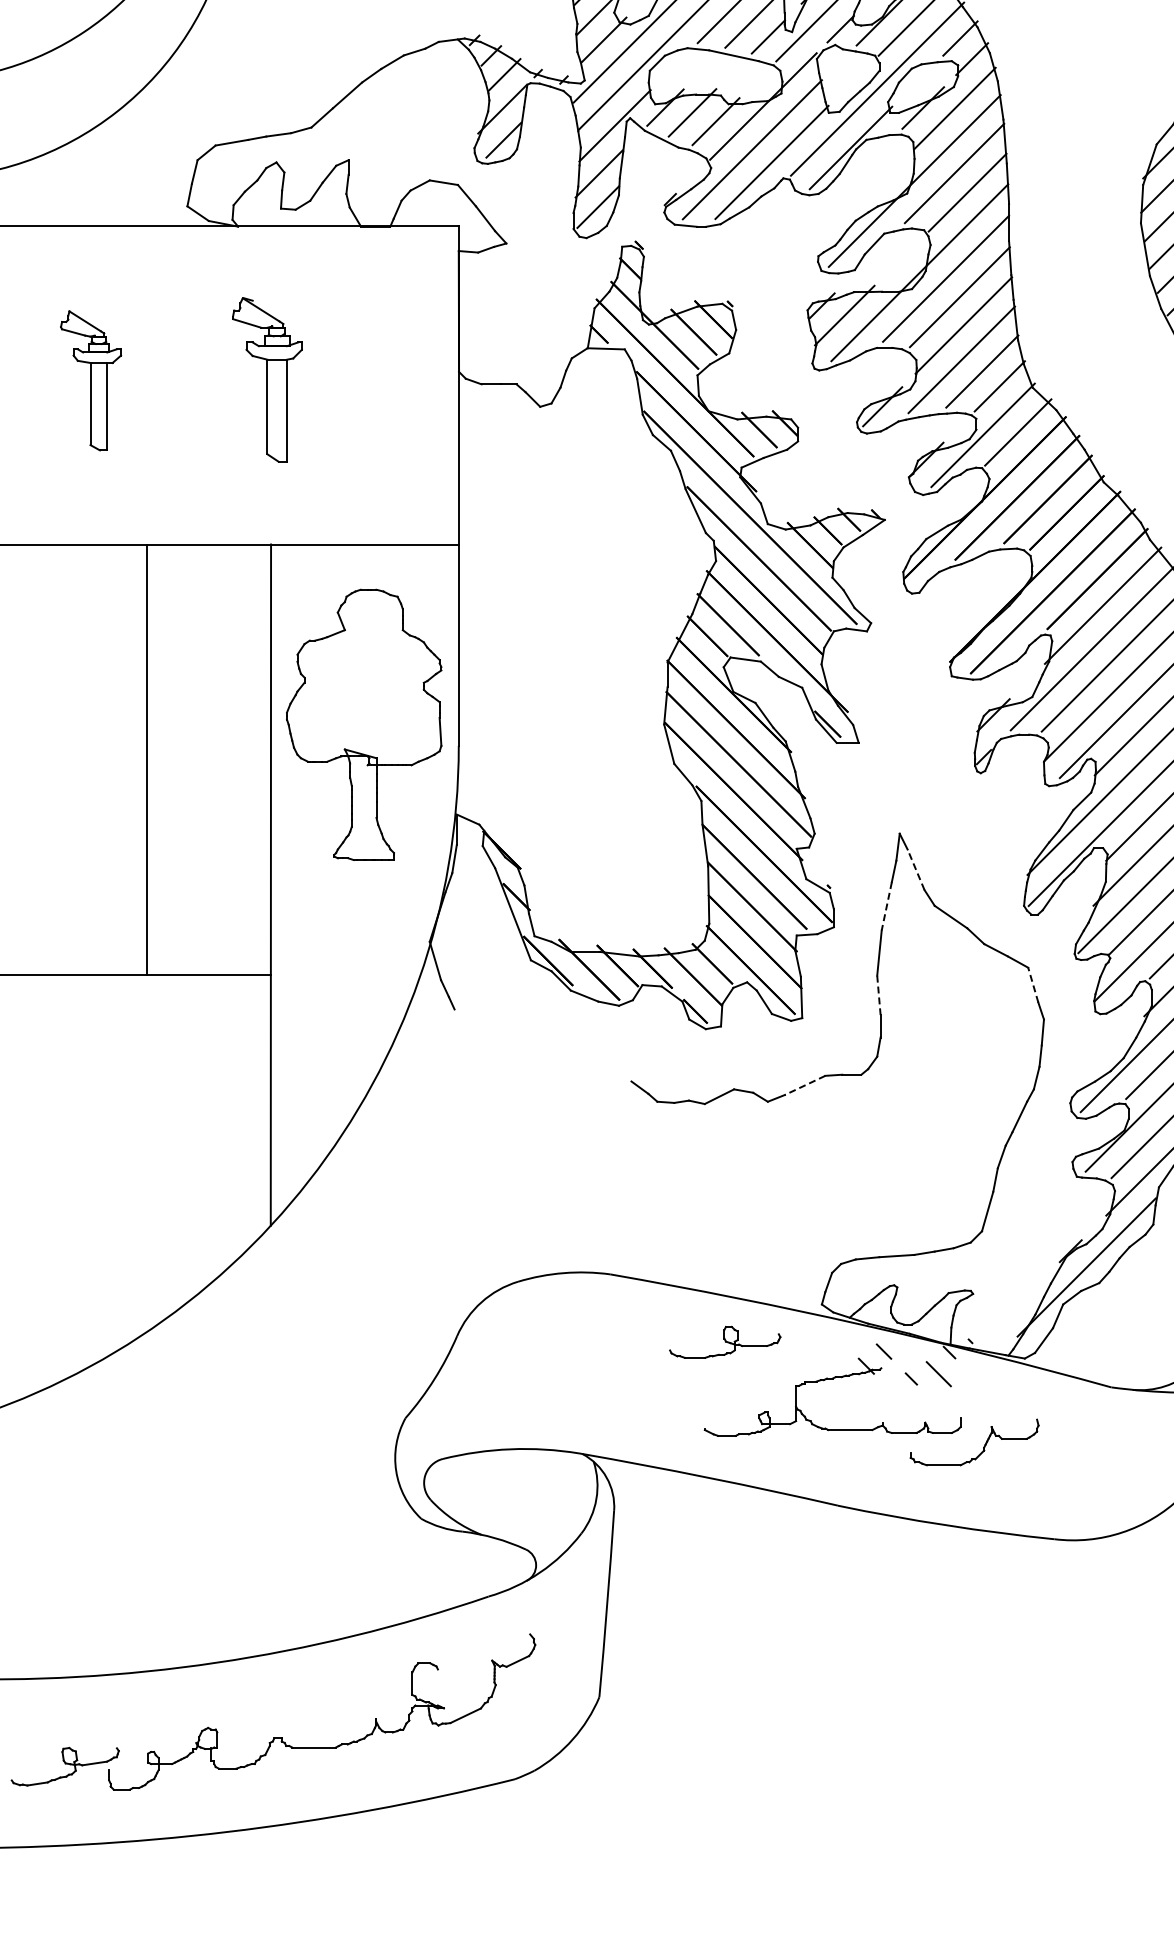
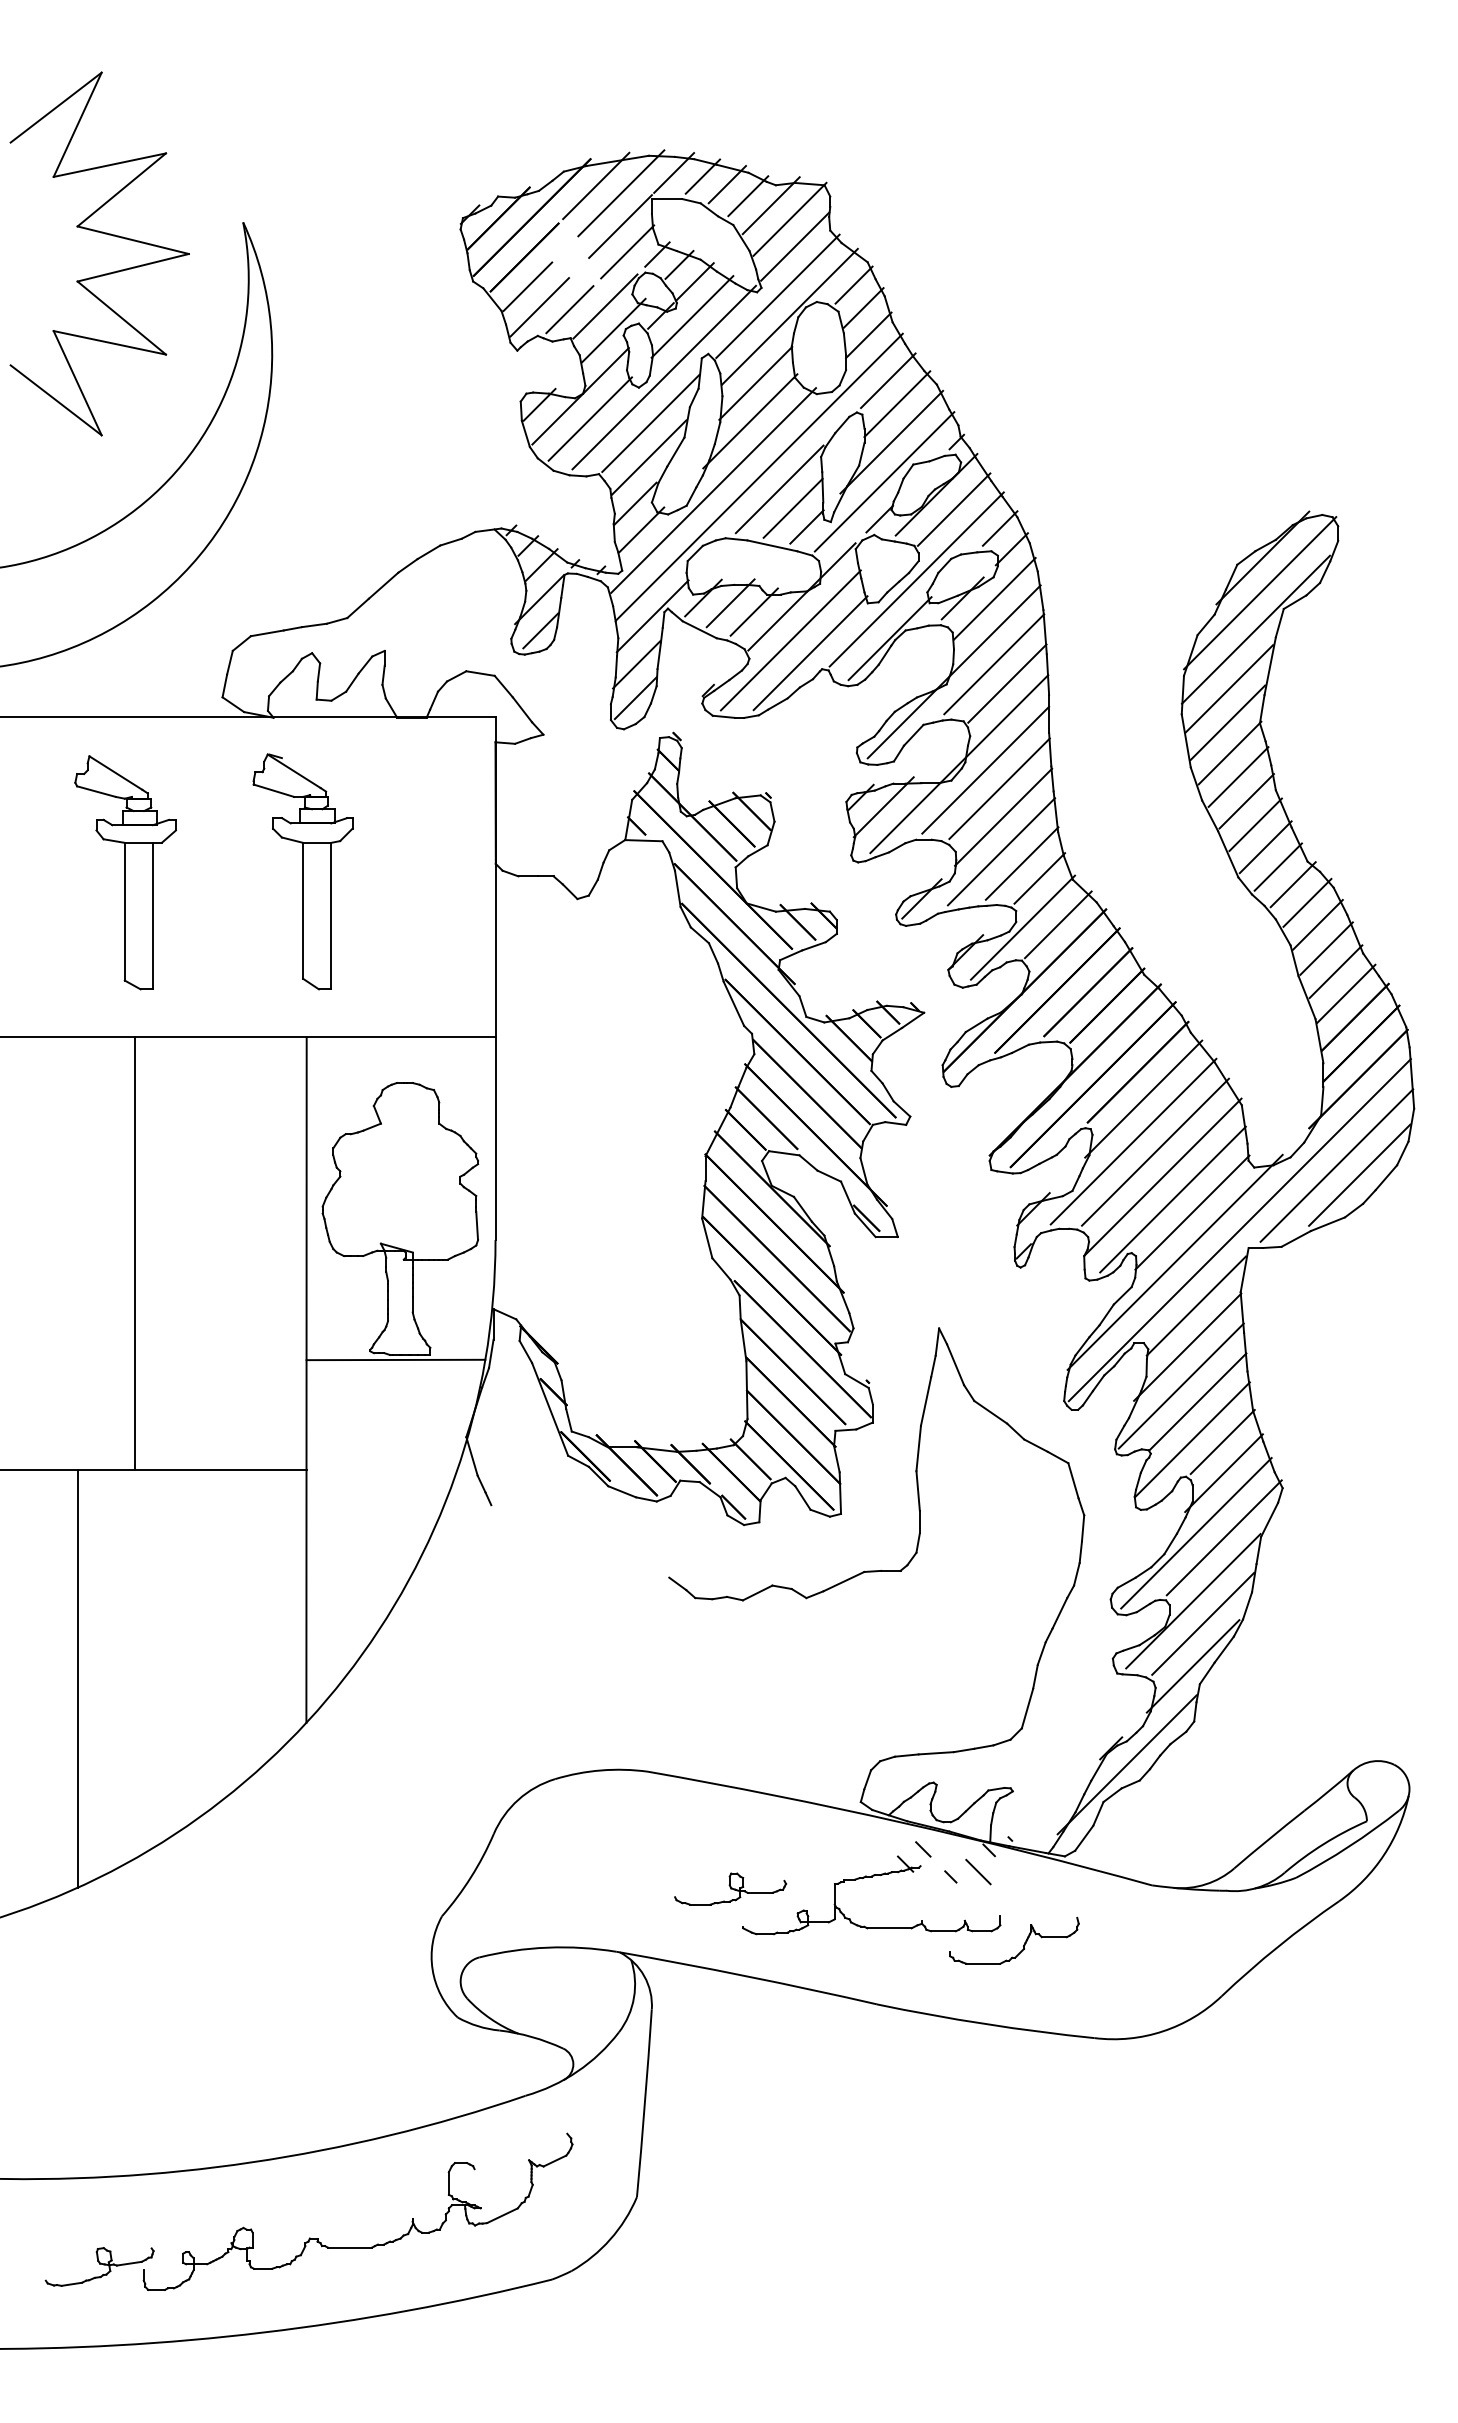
part: (266, 379) -> (302, 871), size x1.43
part: (90, 380) -> (125, 872), size x1.67
line: (147, 759) -> (135, 1253), moved
line: (359, 864) -> (395, 1359), added
line: (916, 869) -> (955, 1364), dashed -> solid
line: (887, 906) -> (926, 1401), dashed -> solid
line: (1033, 984) -> (1073, 1480), dashed -> solid
line: (879, 995) -> (918, 1491), dashed -> solid
line: (804, 1085) -> (843, 1581), dashed -> solid
line: (43, 1181) -> (77, 1678), added
part: (725, 1341) -> (730, 1888), moved

